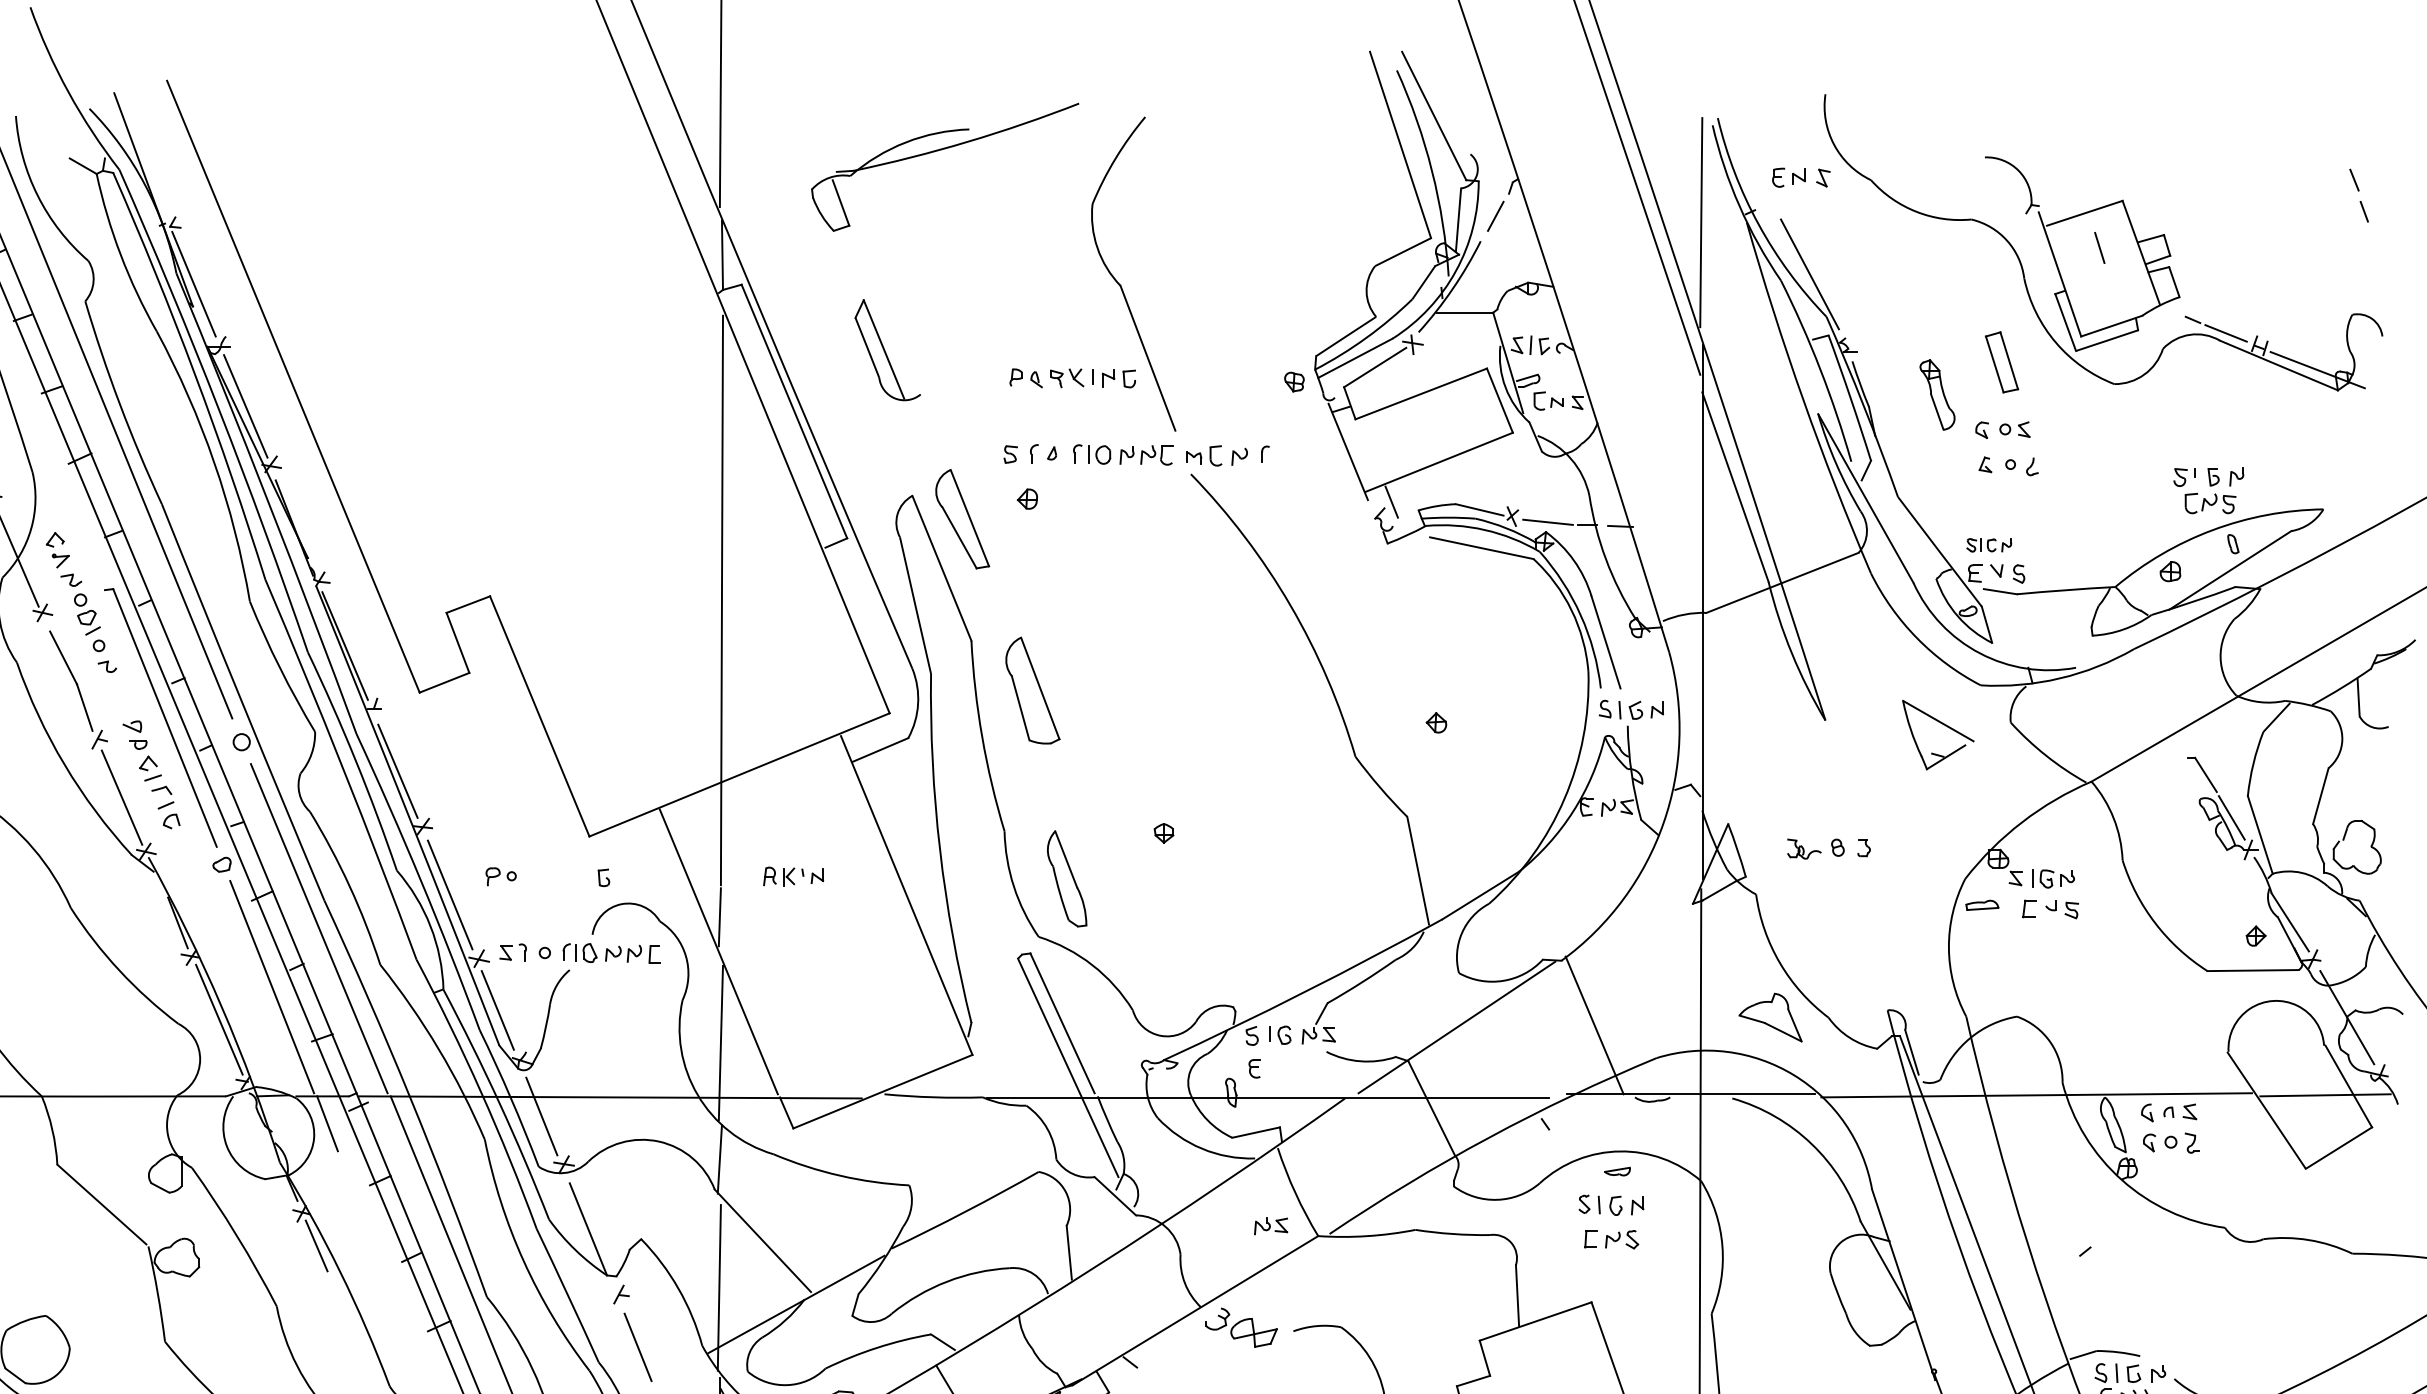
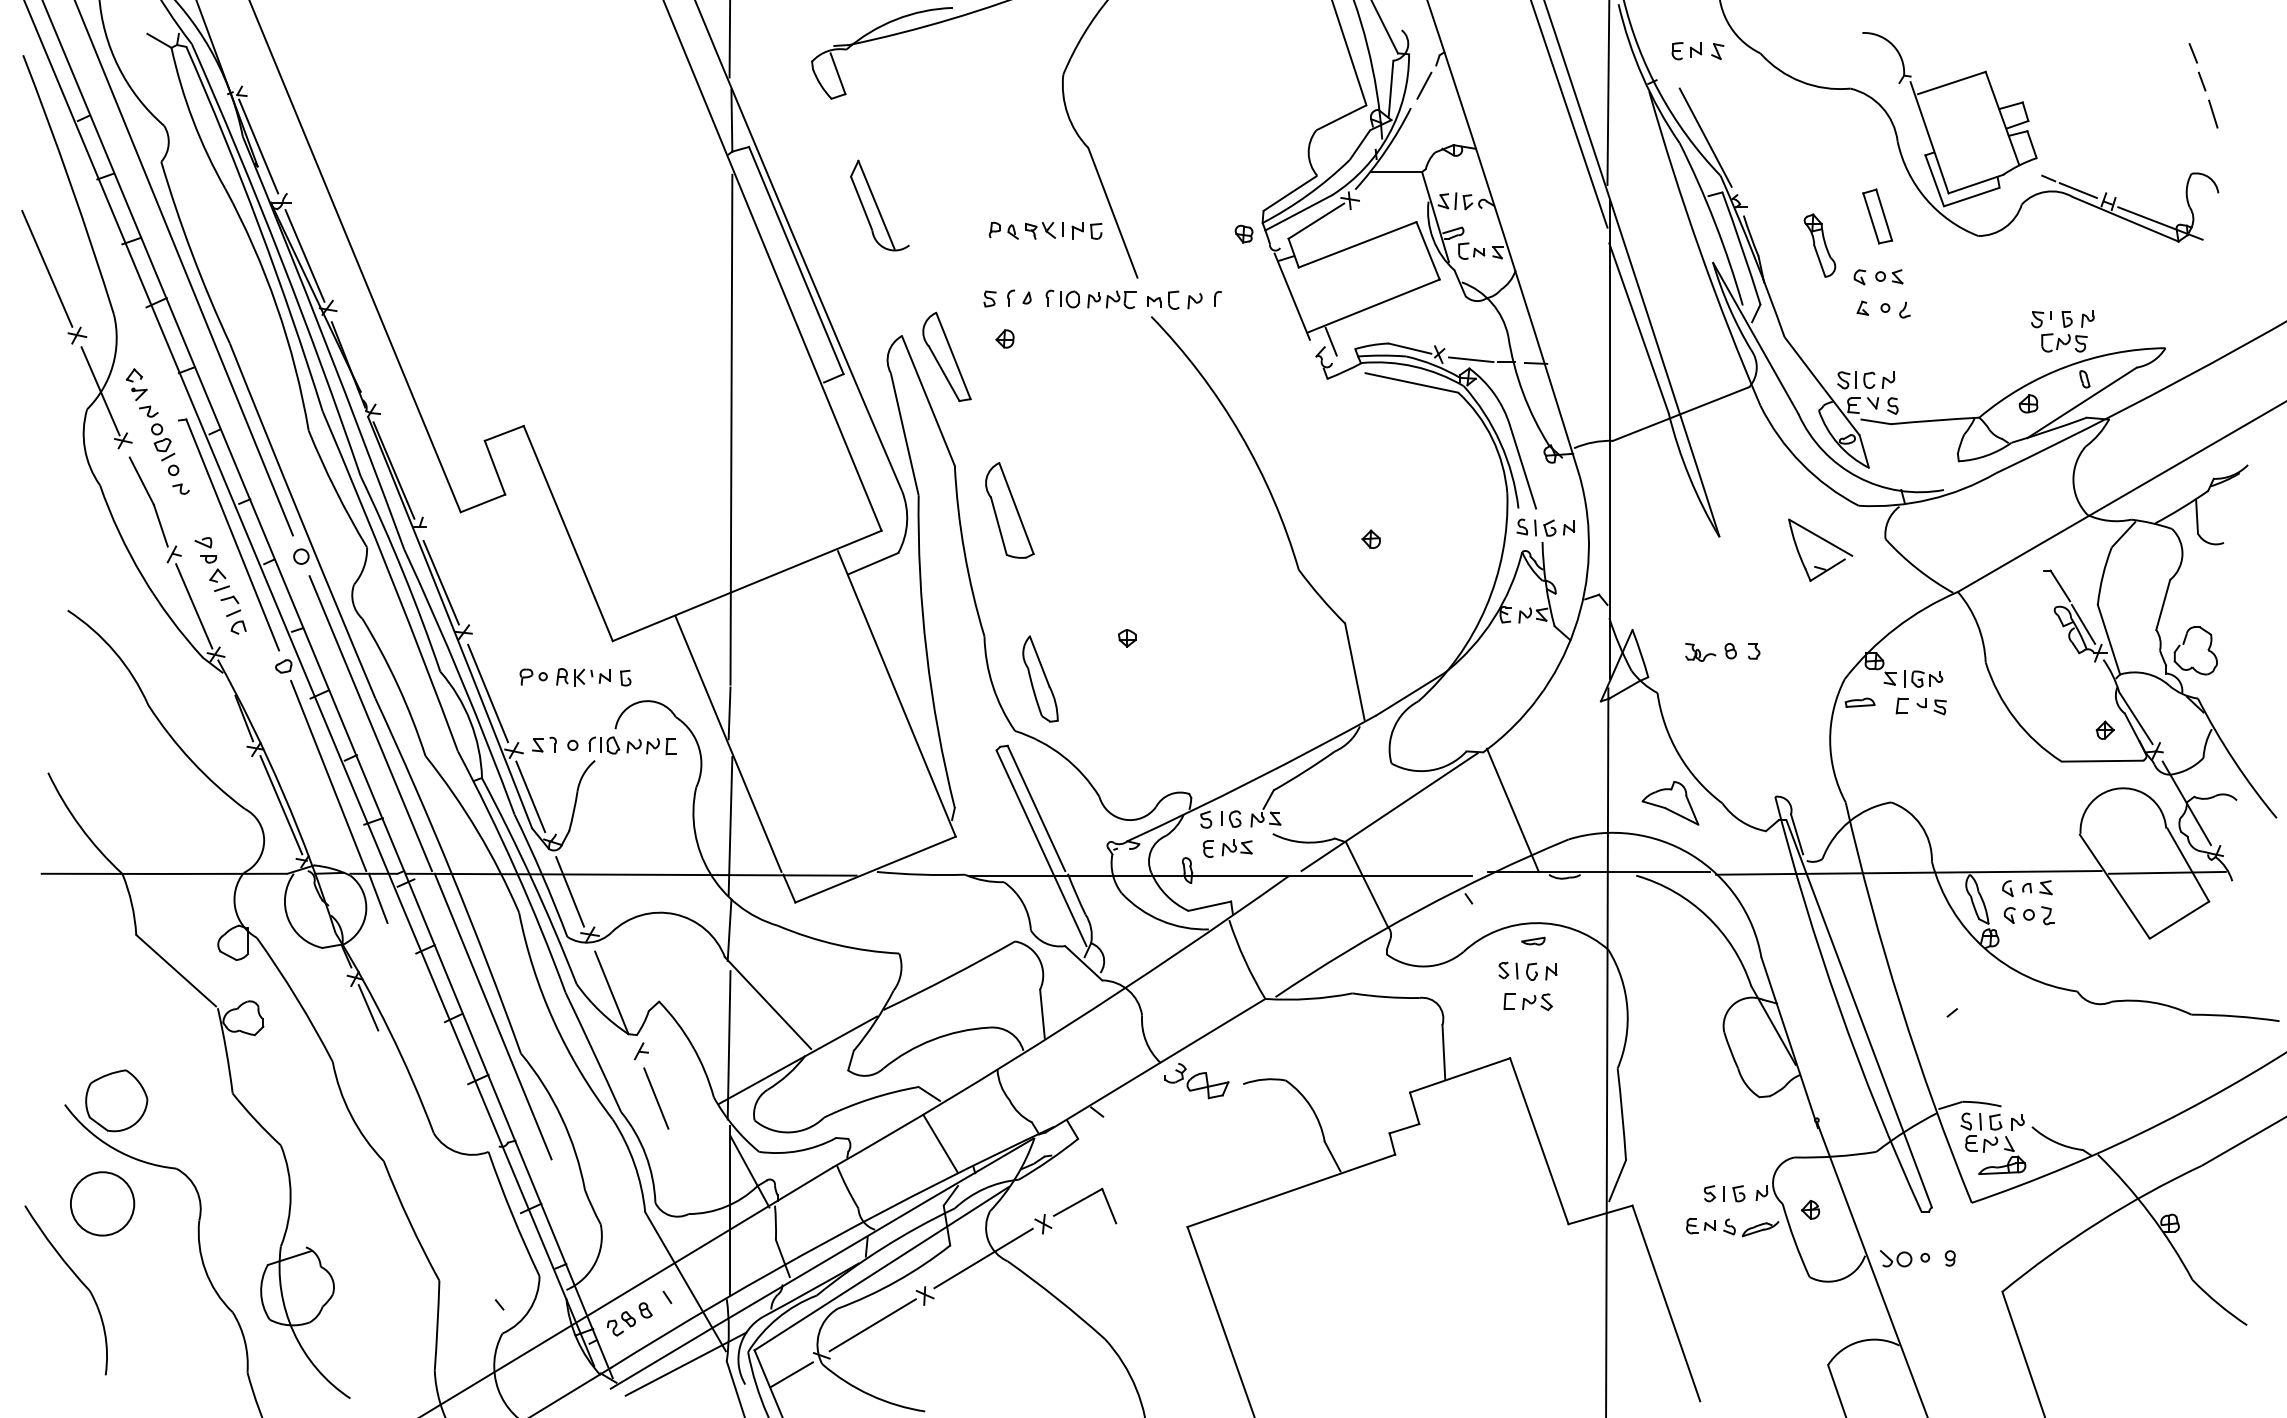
line: (2100, 247) -> (2213, 113), moved
part: (1989, 545) -> (1866, 380), size x1.43
part: (793, 877) -> (583, 677), moved
part: (1270, 1225) -> (1236, 847), moved

